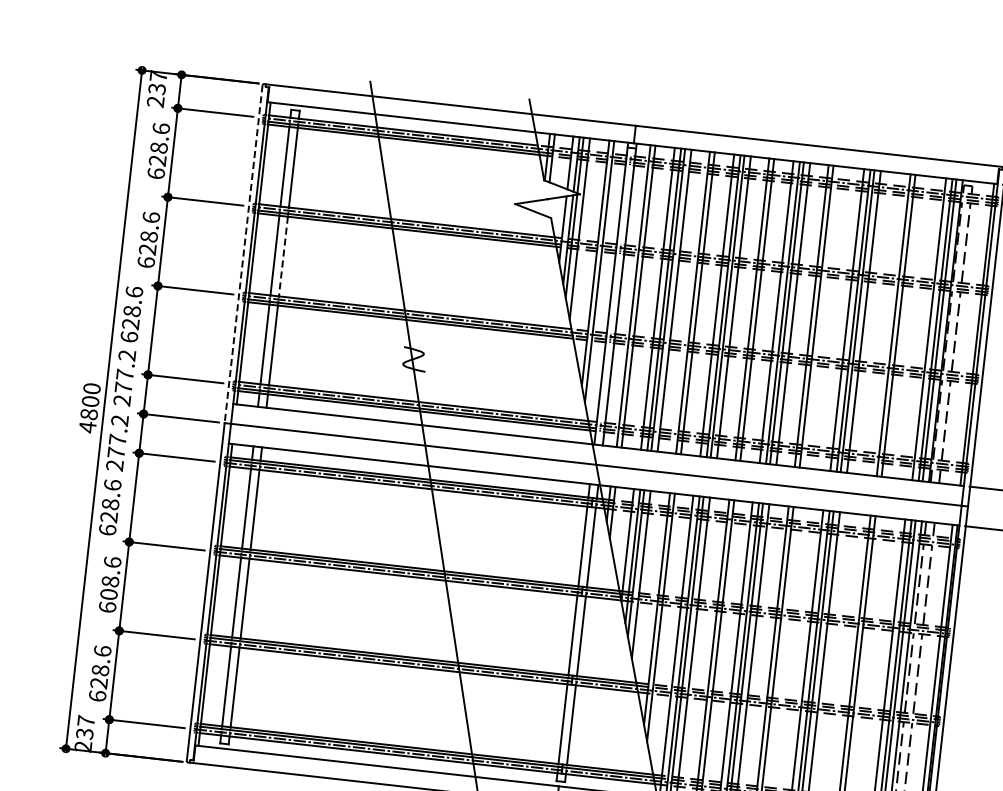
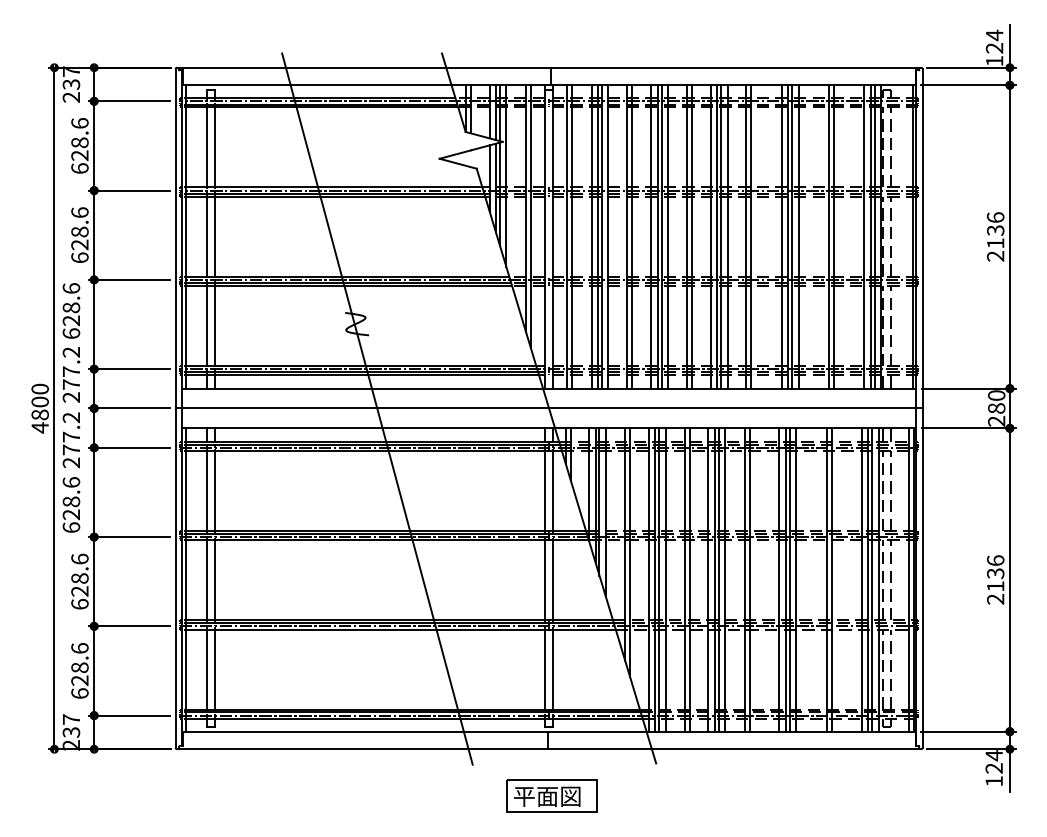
line: (243, 253) -> (175, 238), dashed -> solid
line: (283, 257) -> (215, 237), dashed -> solid
text: (108, 594) -> (79, 591), 608.6 -> 628.6

